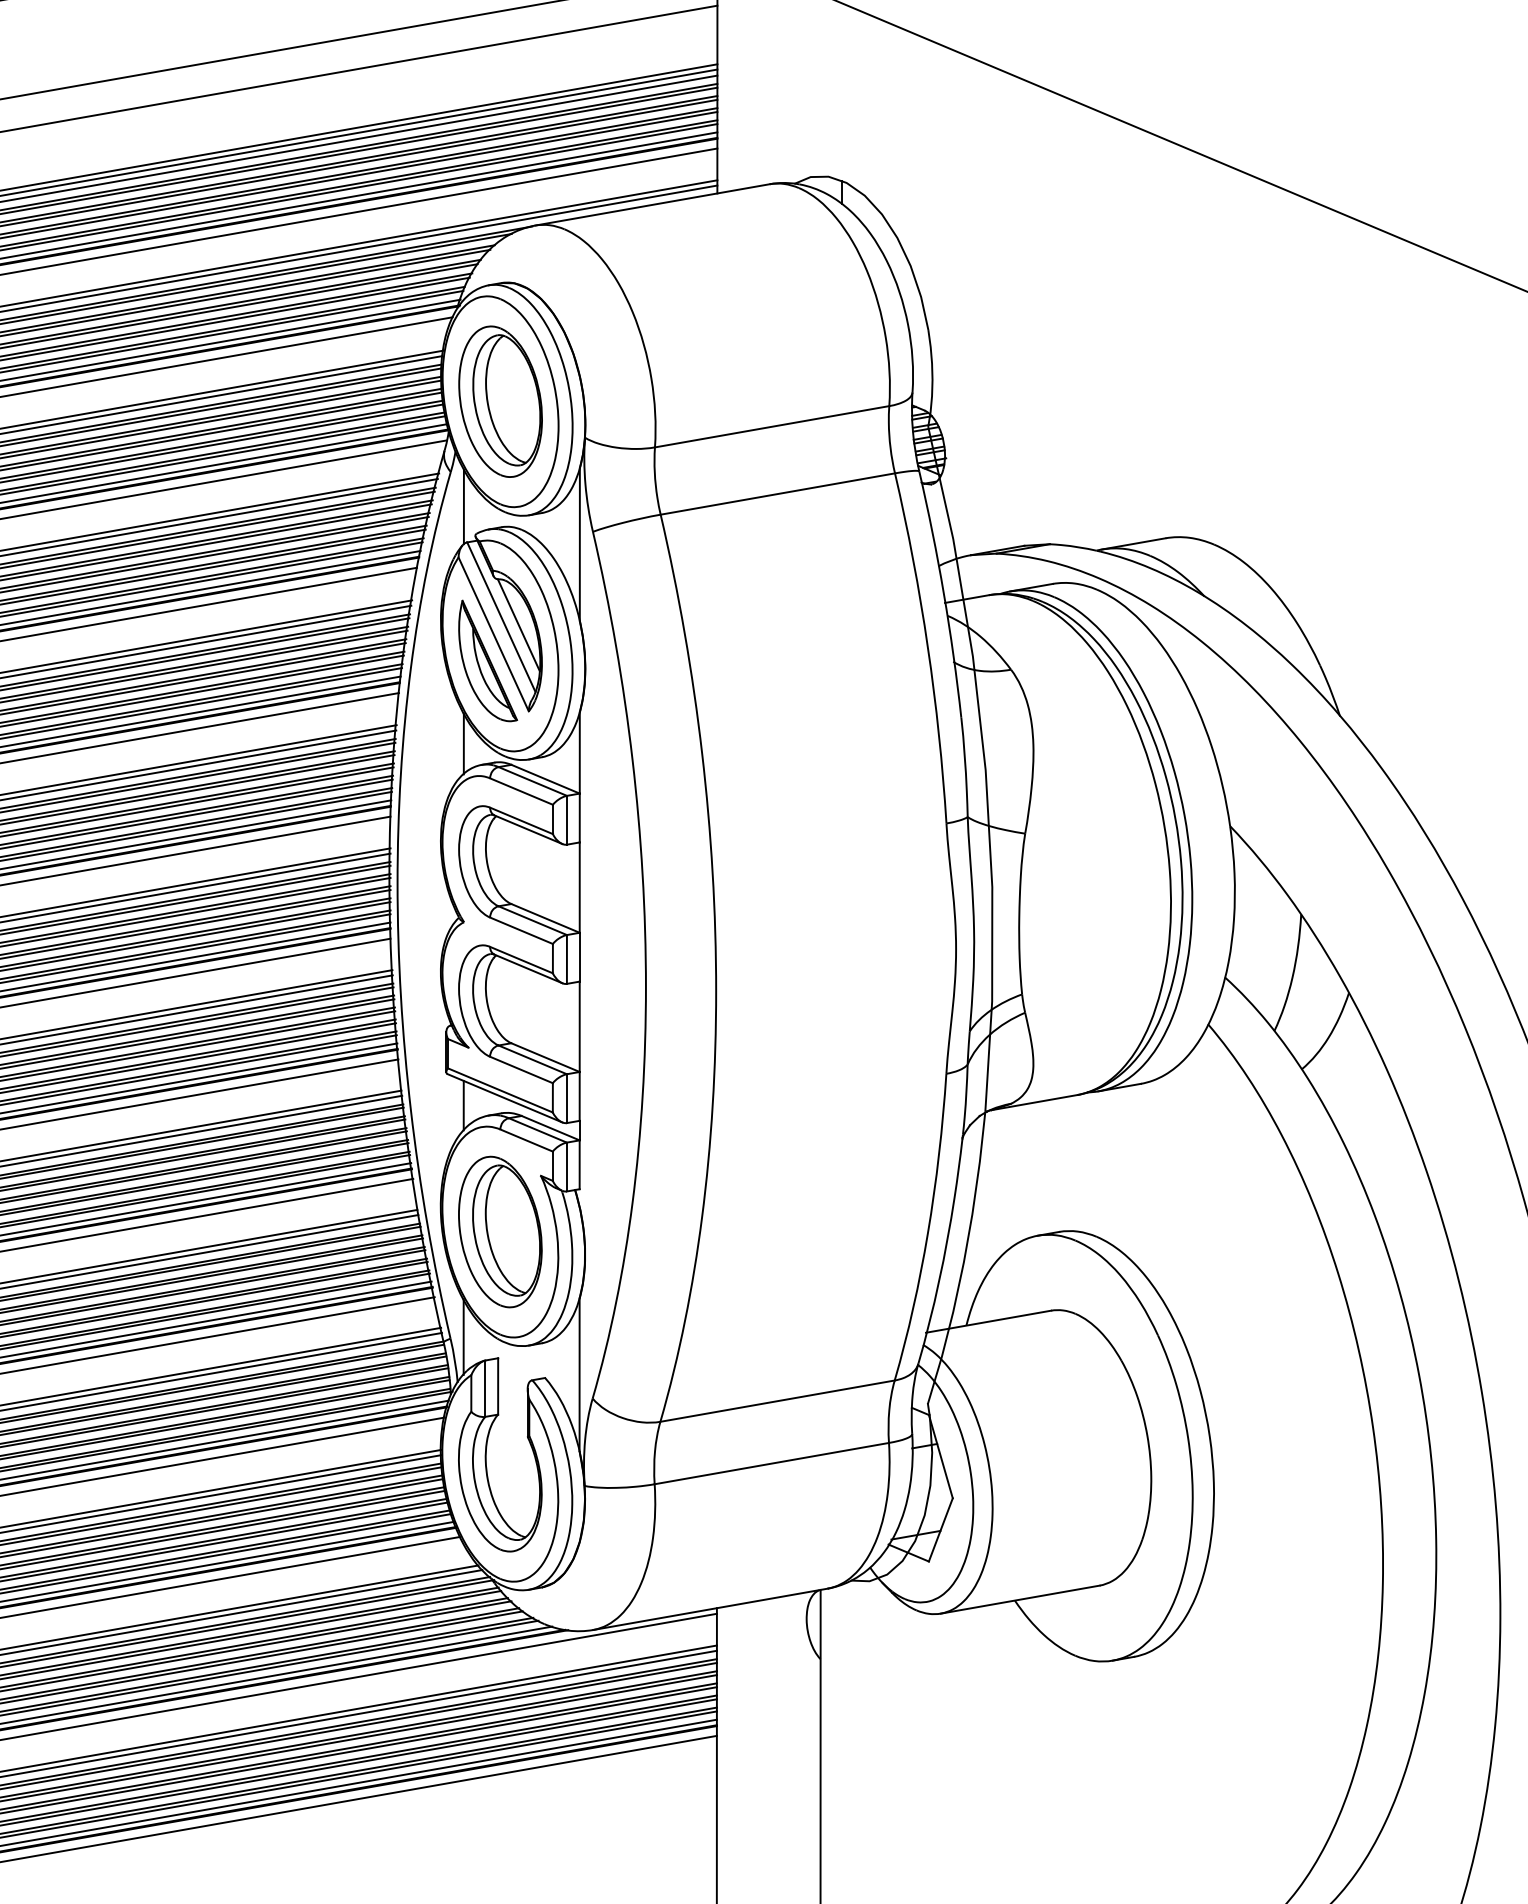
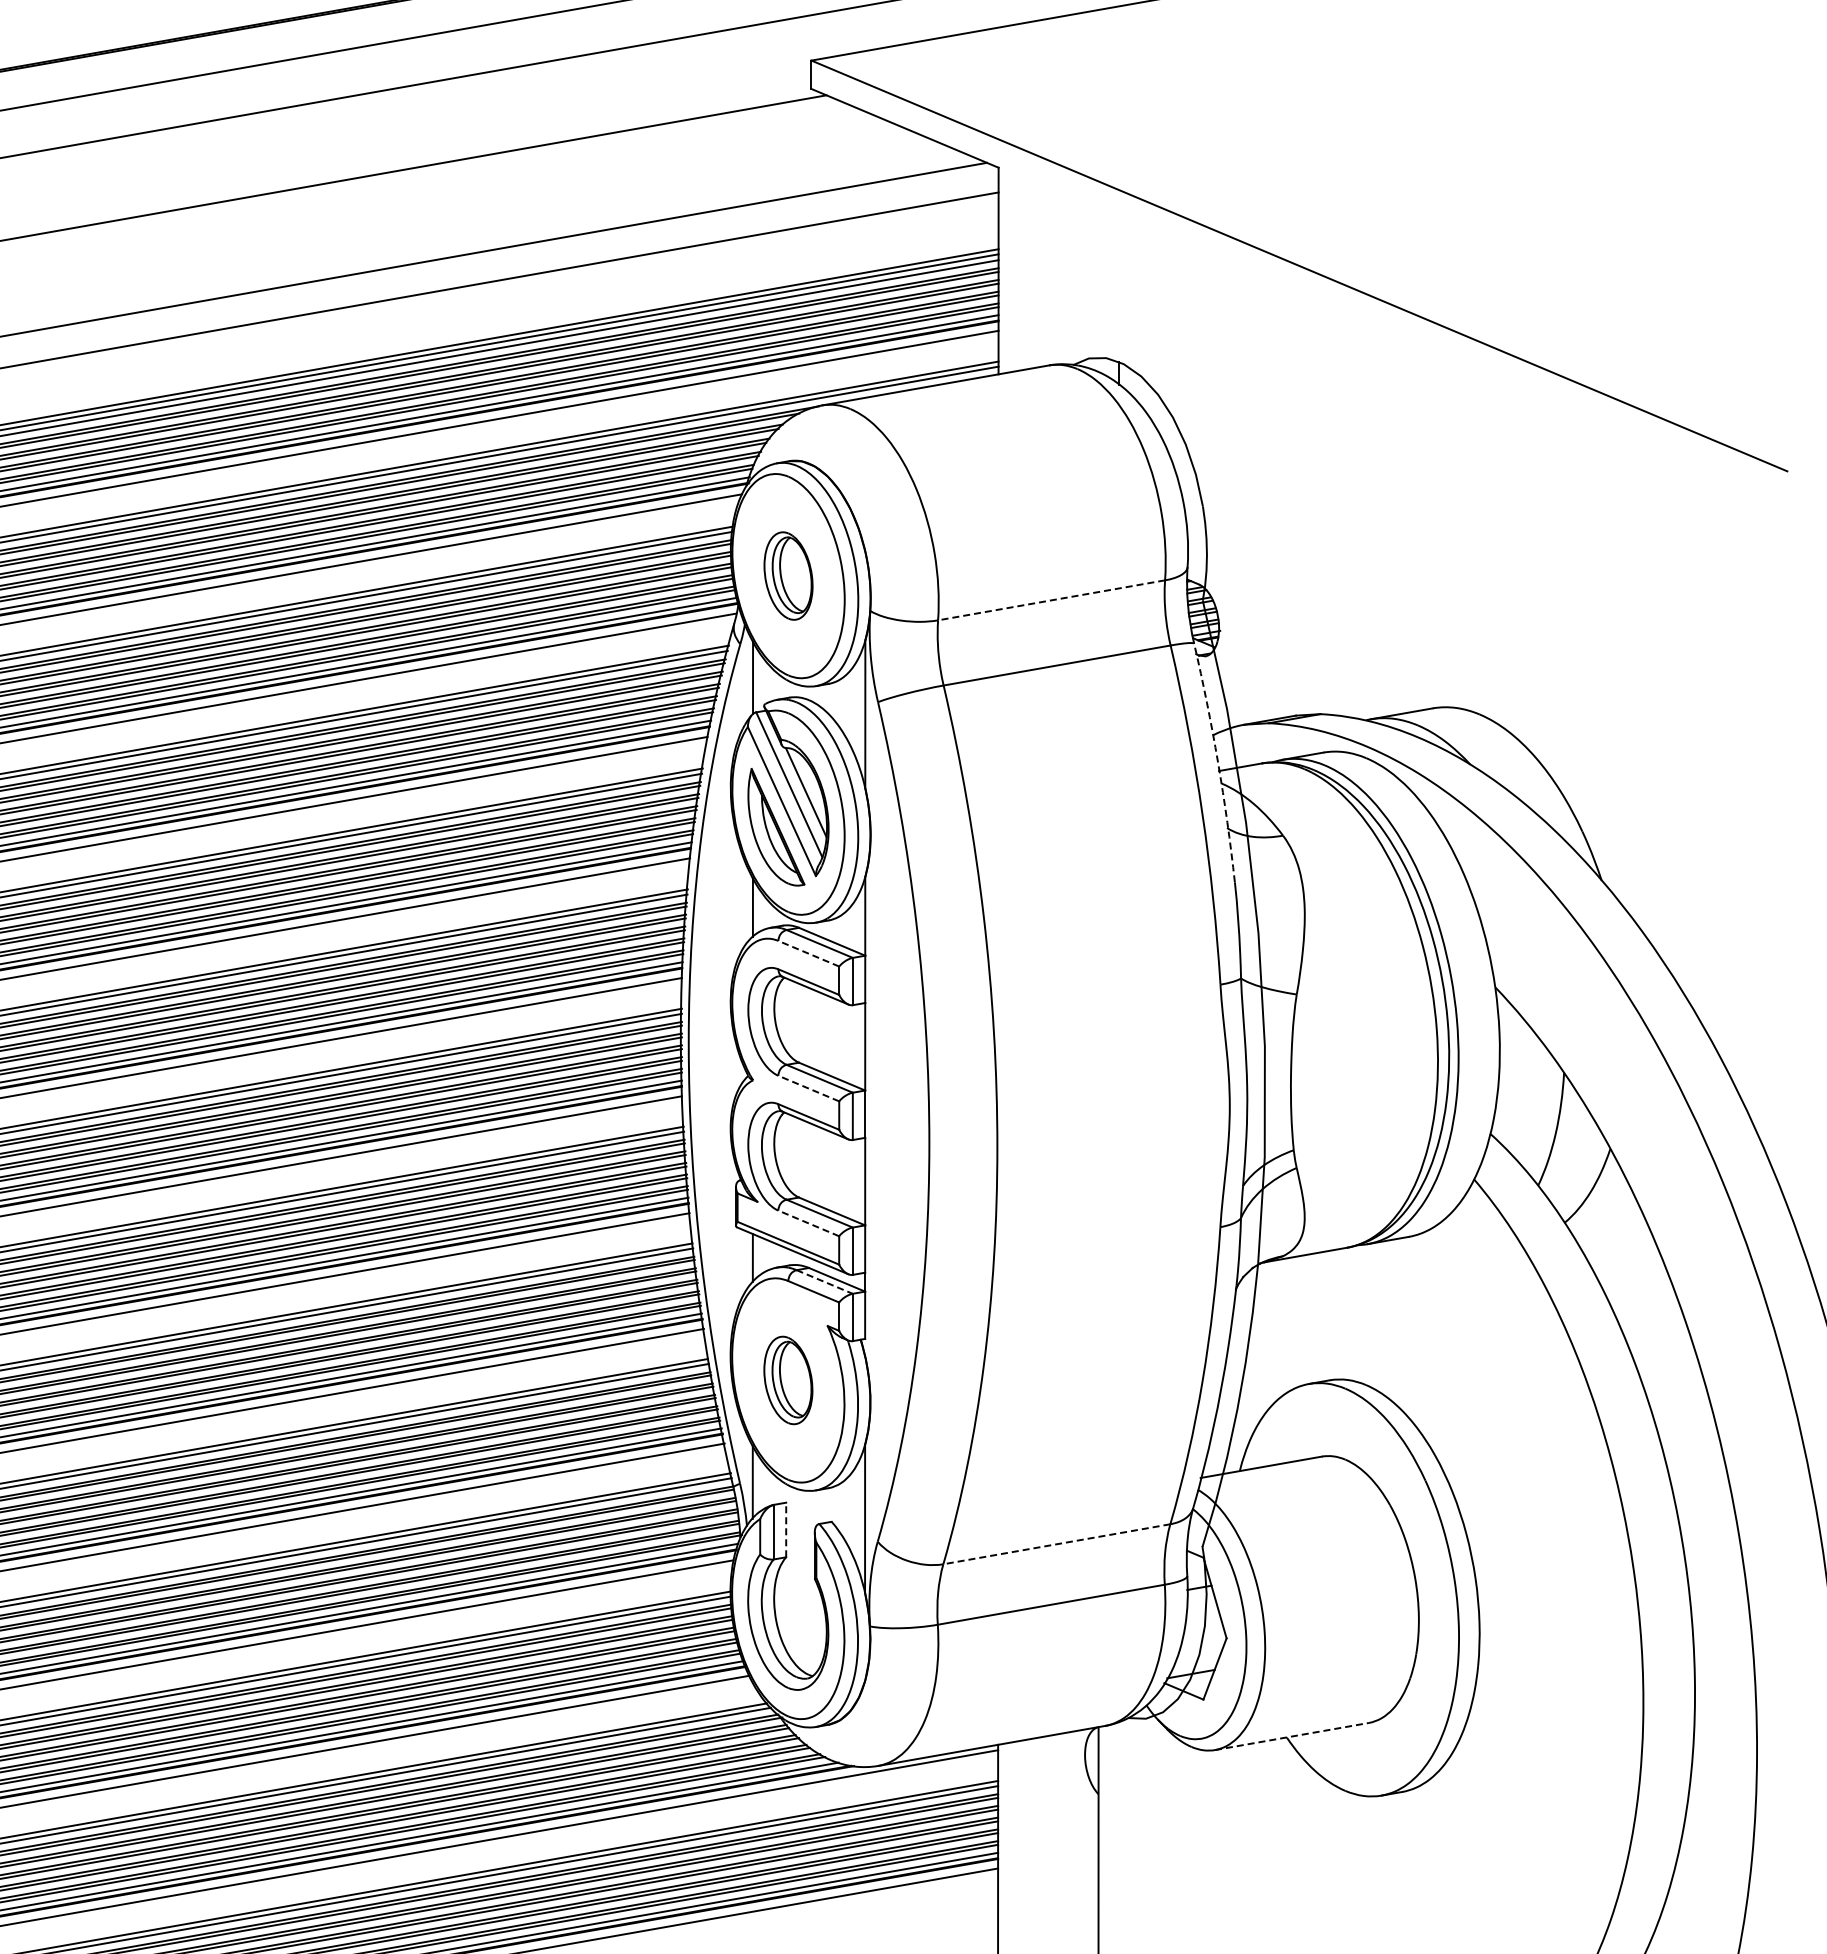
part: (500, 401) -> (788, 575), size x0.6
line: (772, 426) -> (1051, 600), solid -> dashed
arc: (944, 594) -> (1218, 762), solid -> dashed
line: (521, 791) -> (808, 953), solid -> dashed
line: (521, 930) -> (808, 1088), solid -> dashed
line: (521, 1070) -> (808, 1223), solid -> dashed
line: (538, 1130) -> (825, 1282), solid -> dashed
part: (500, 1232) -> (788, 1380), size x0.6
line: (498, 1385) -> (786, 1529), solid -> dashed
line: (777, 1401) -> (1056, 1544), solid -> dashed
line: (1020, 1599) -> (1292, 1736), solid -> dashed

